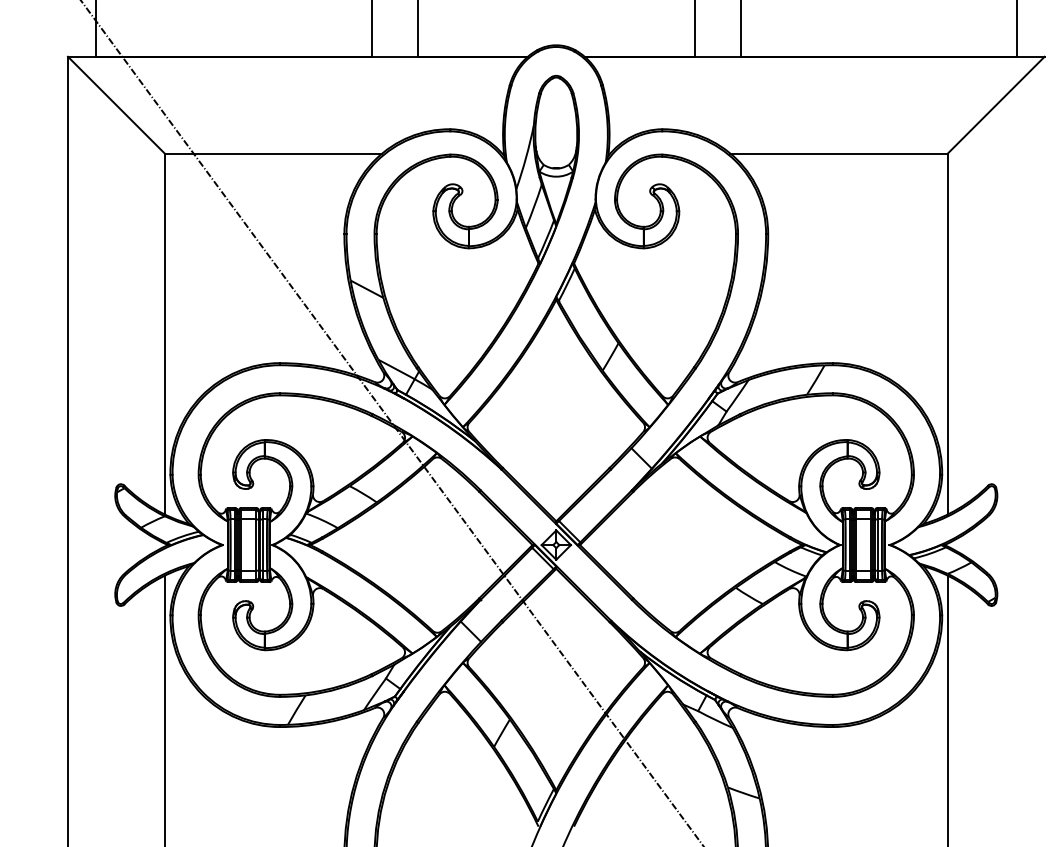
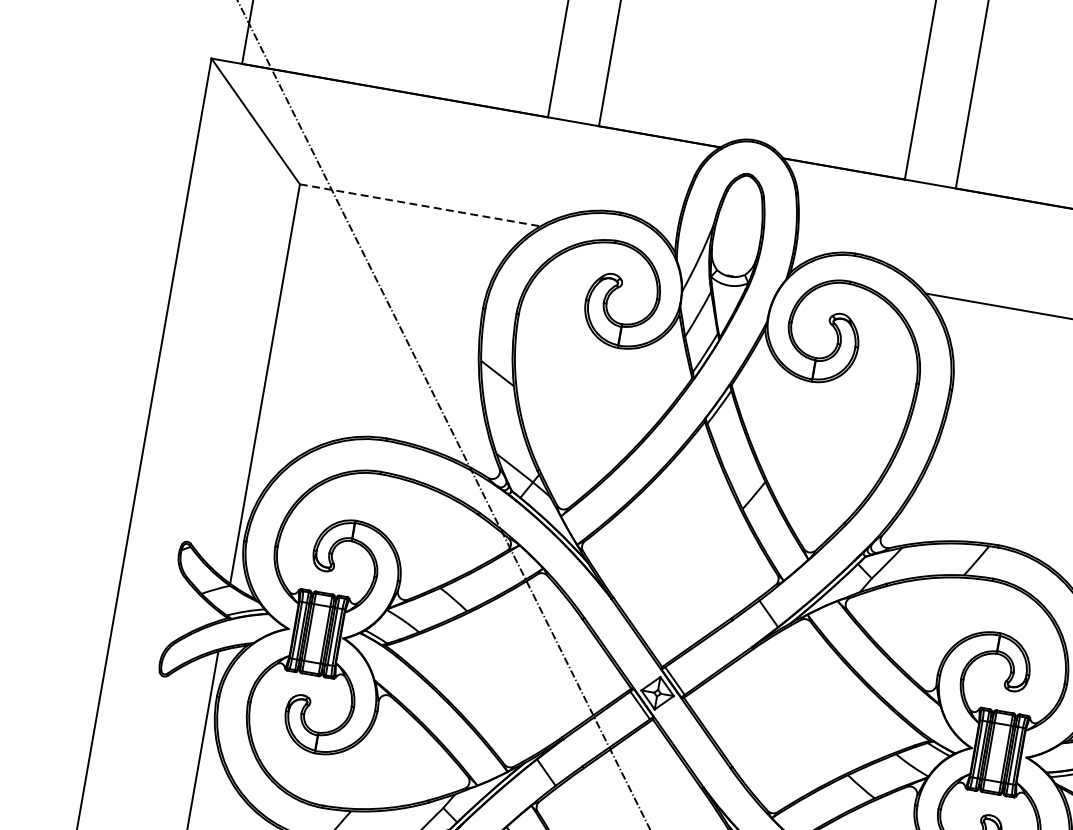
line: (273, 153) -> (420, 205), solid -> dashed

